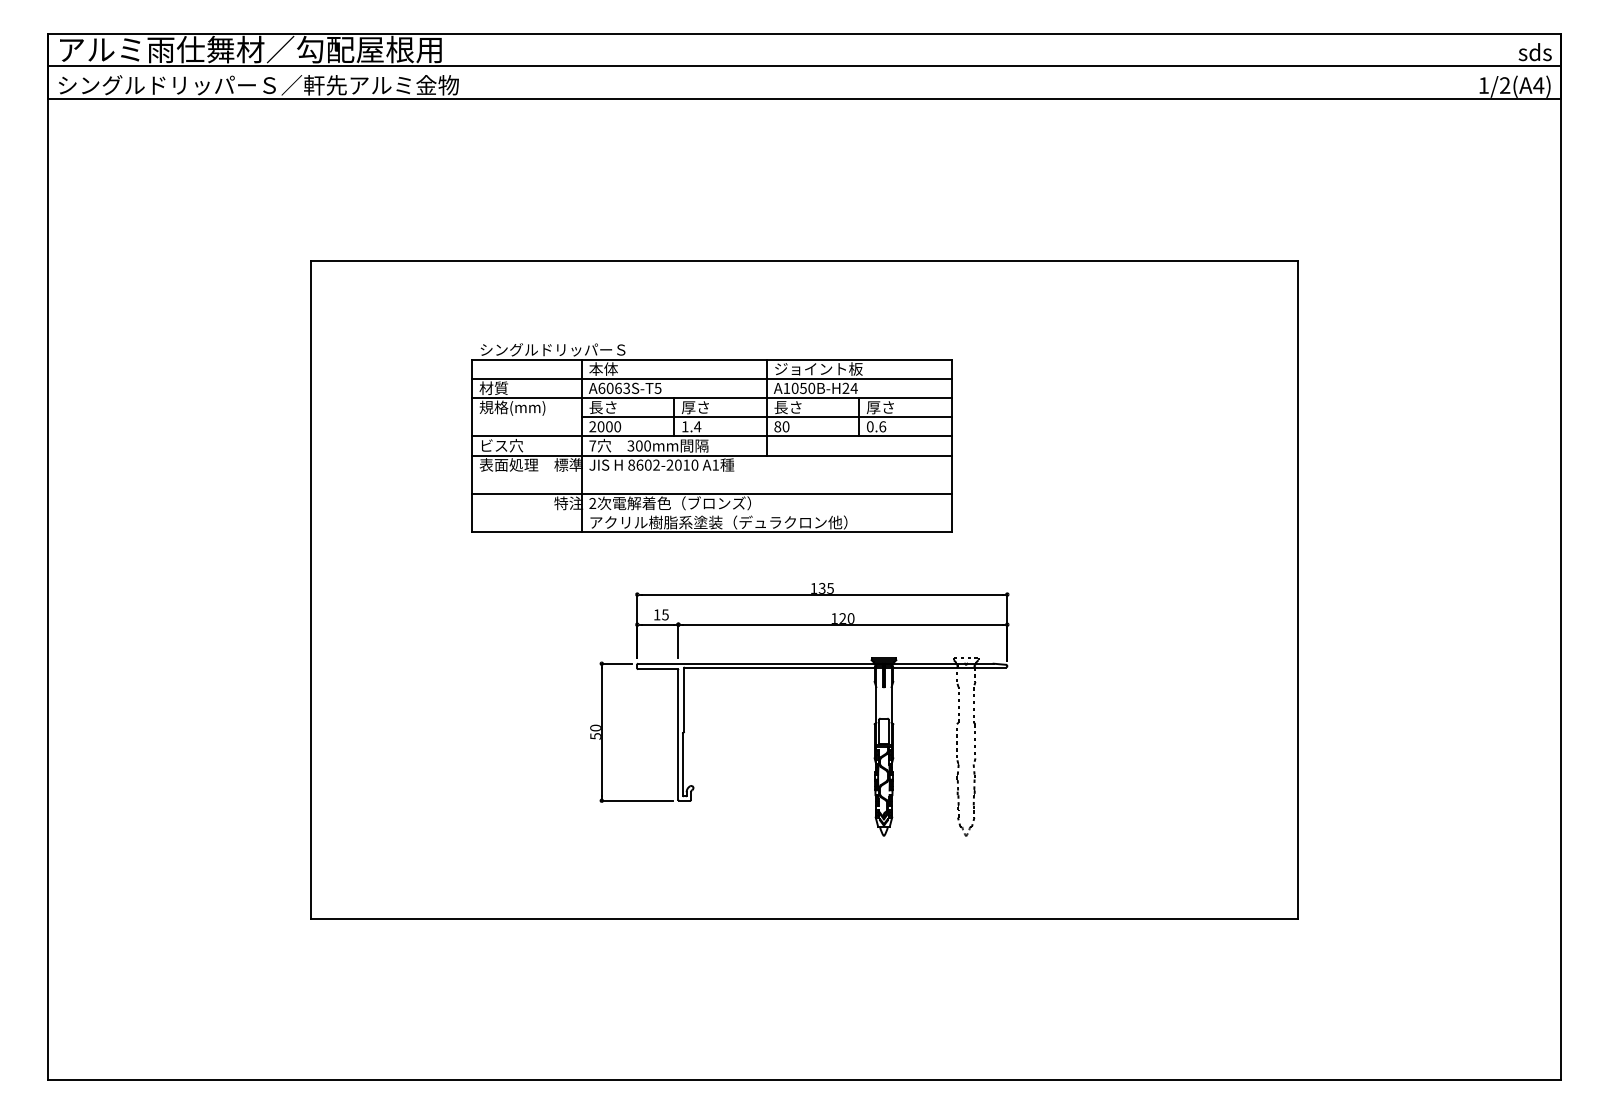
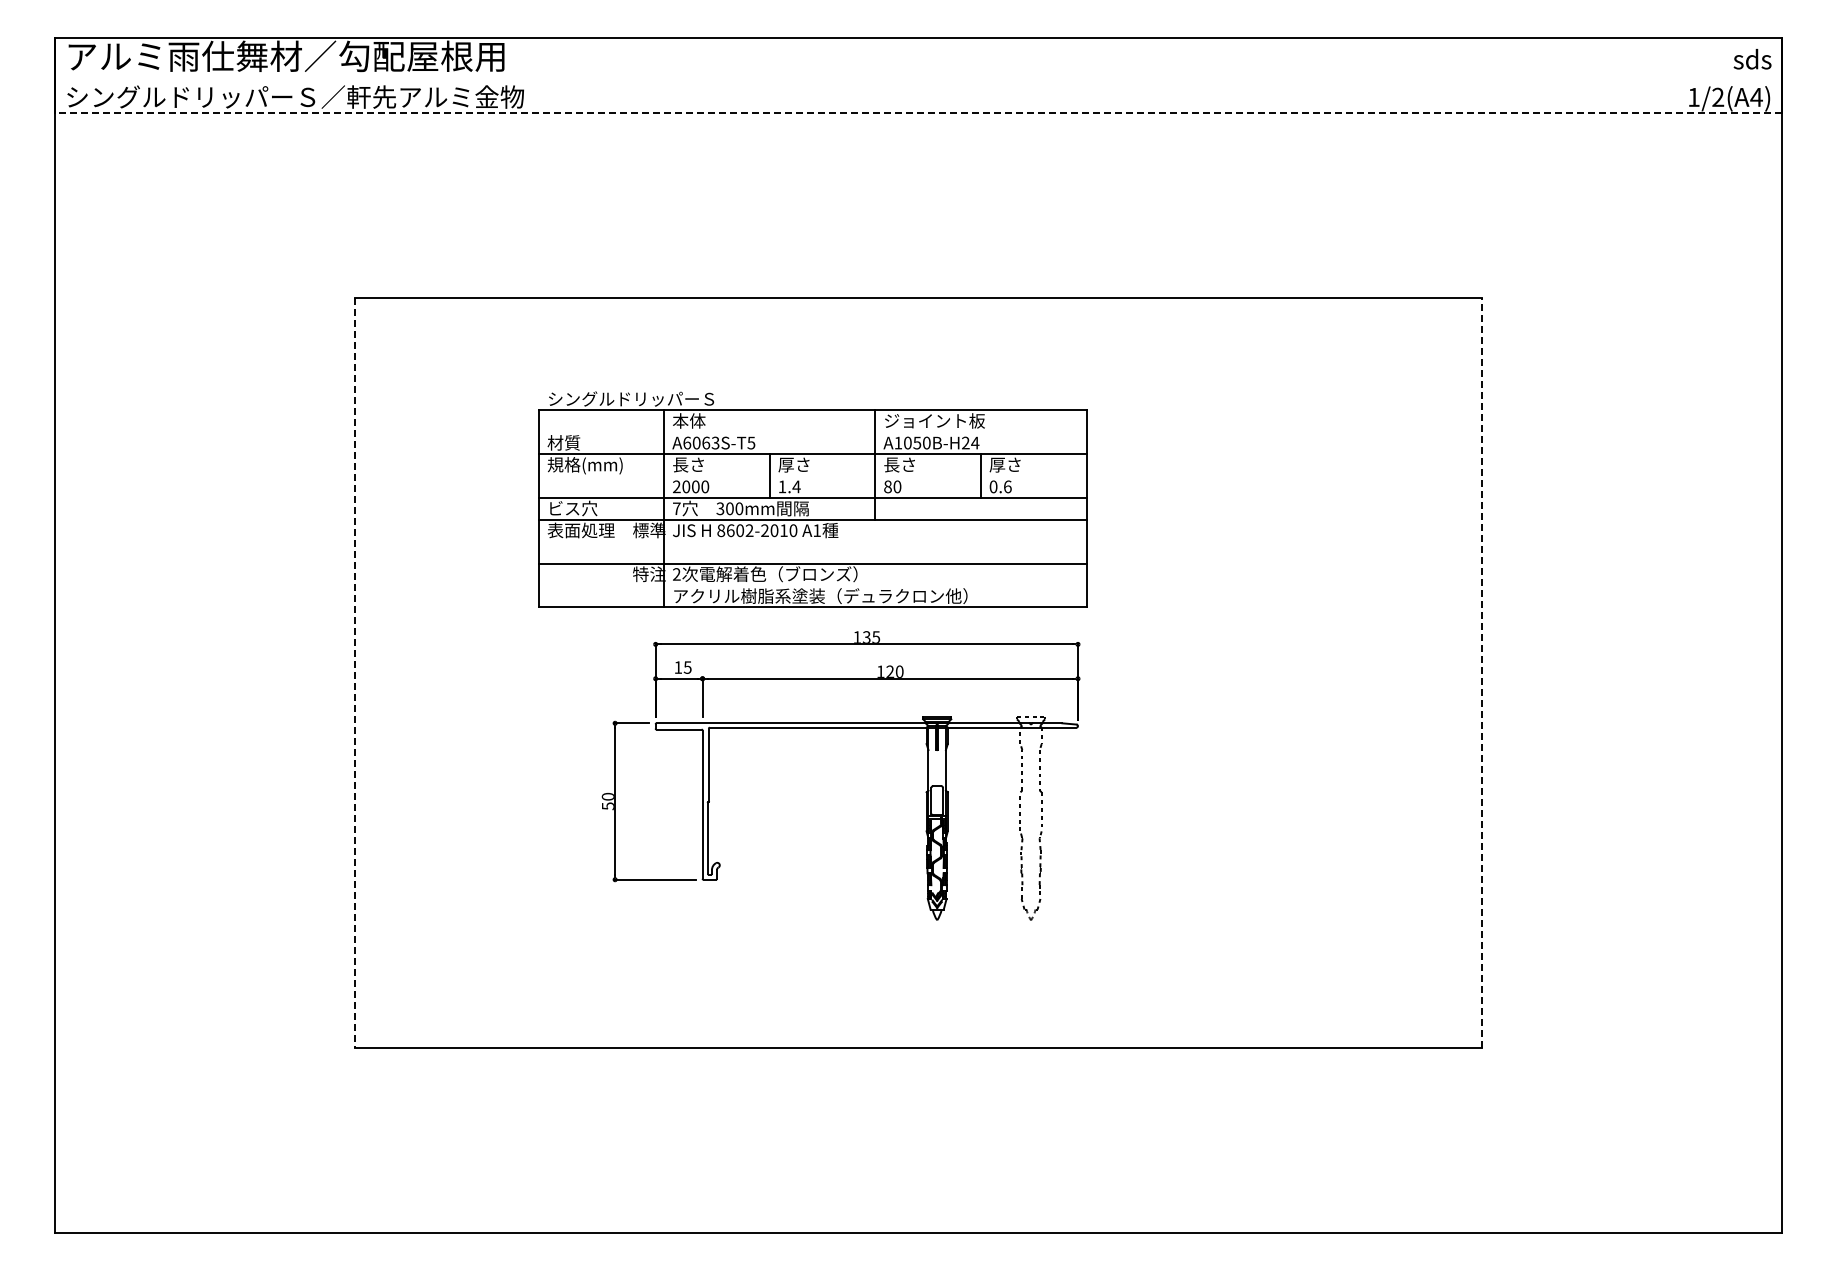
line: (804, 66) -> (918, 75), removed
line: (804, 99) -> (918, 113), solid -> dashed
line: (711, 379) -> (812, 432), removed
line: (766, 416) -> (875, 475), removed
line: (1297, 589) -> (1481, 672), solid -> dashed
line: (311, 590) -> (355, 673), solid -> dashed
part: (799, 668) -> (840, 728), moved

